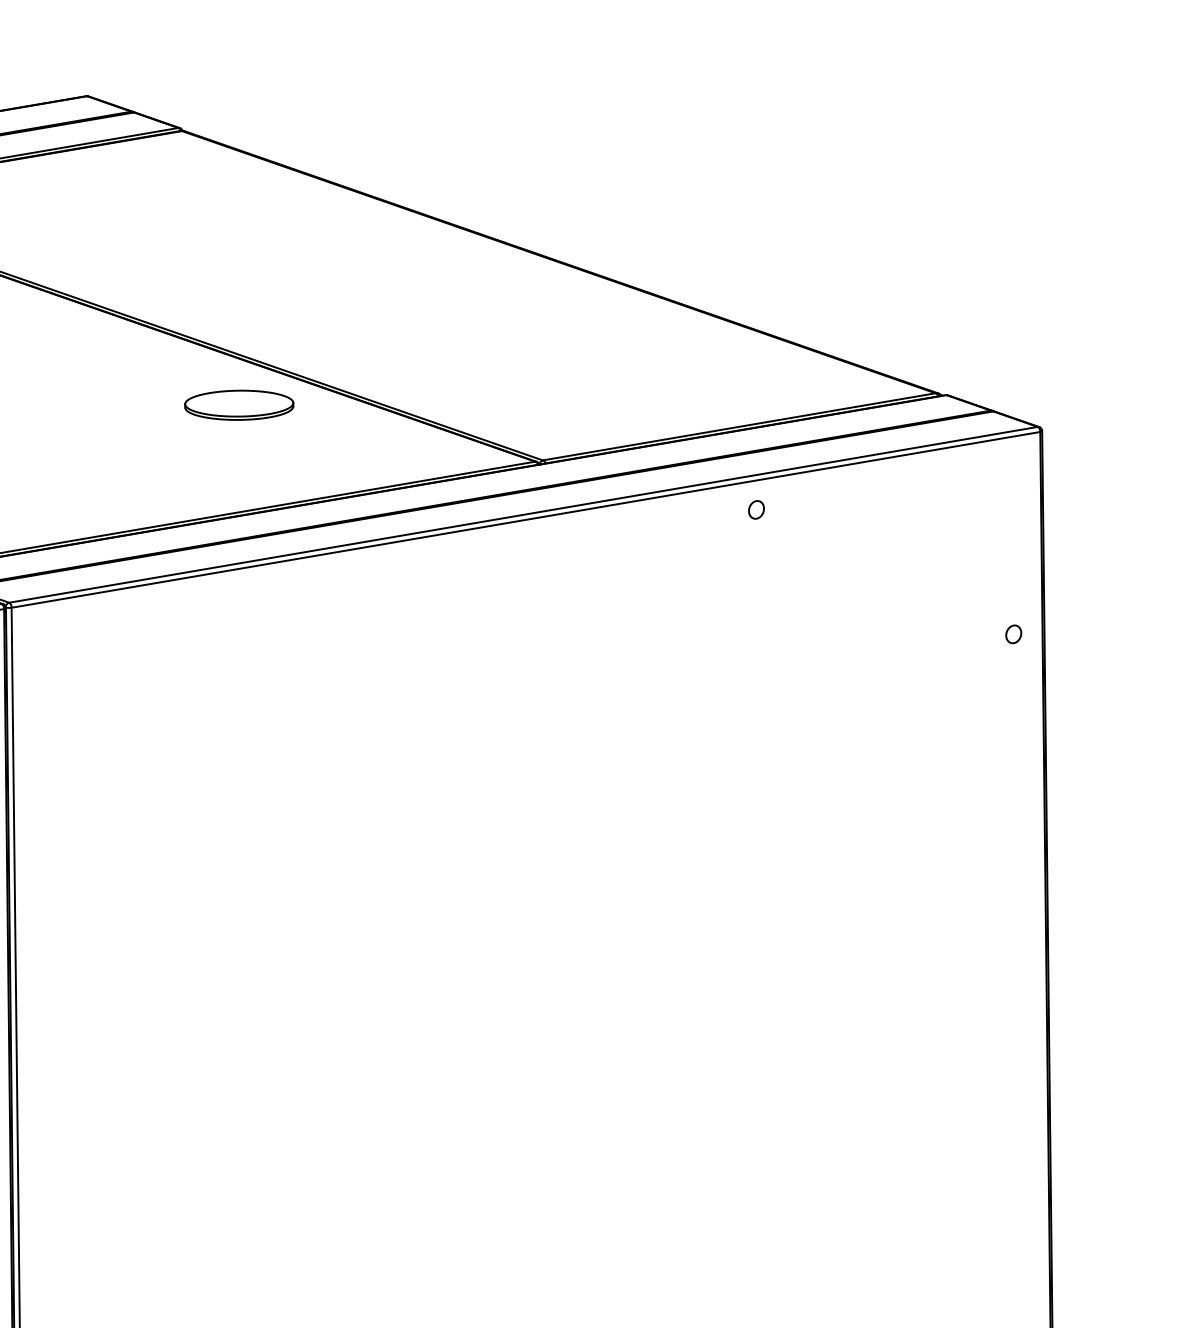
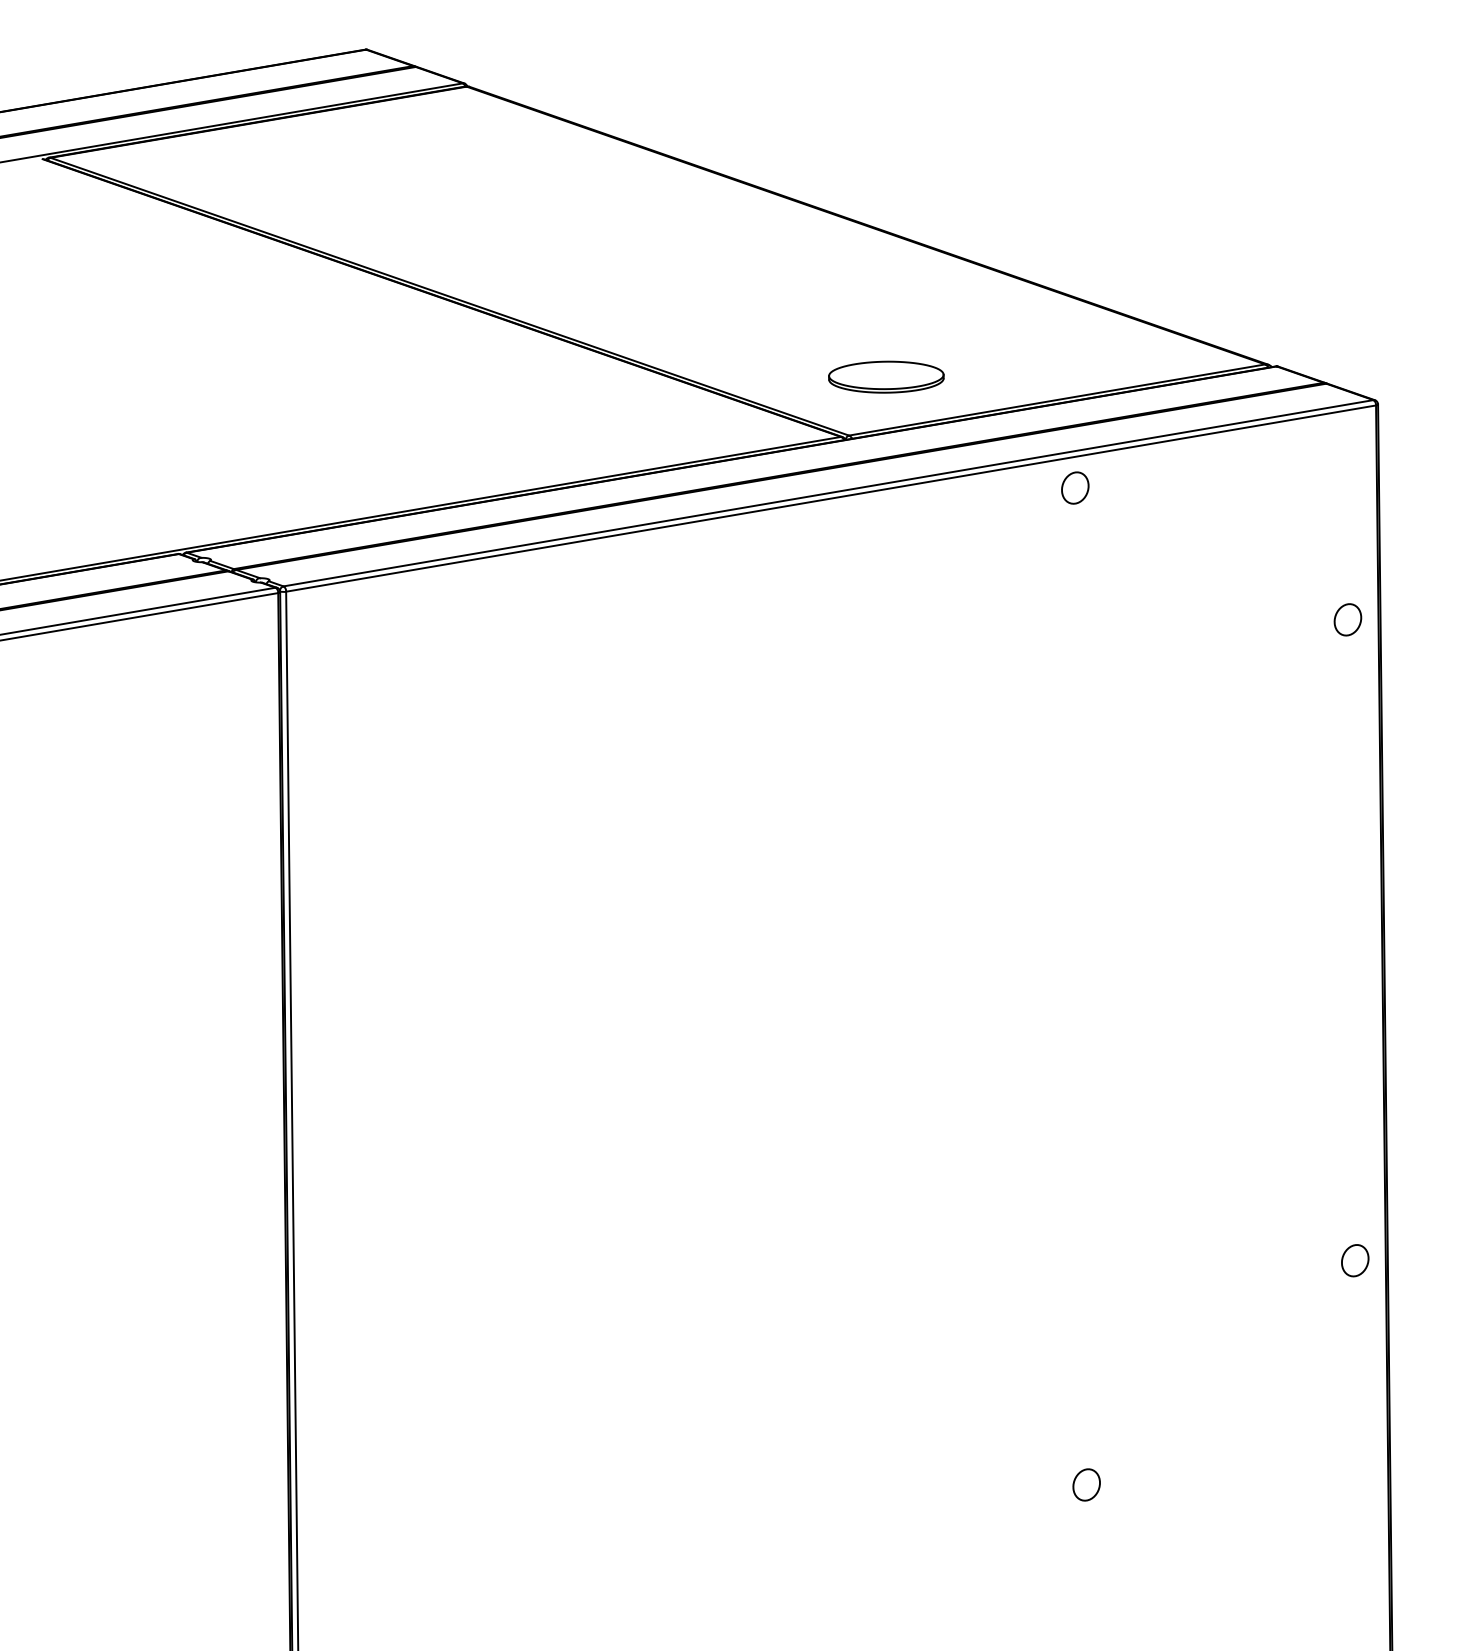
part: (239, 404) -> (886, 376), moved
part: (756, 509) -> (1075, 487), size x1.67
part: (1013, 633) -> (1347, 619), size x1.67
part: (1020, 1238) -> (1355, 1260), added

